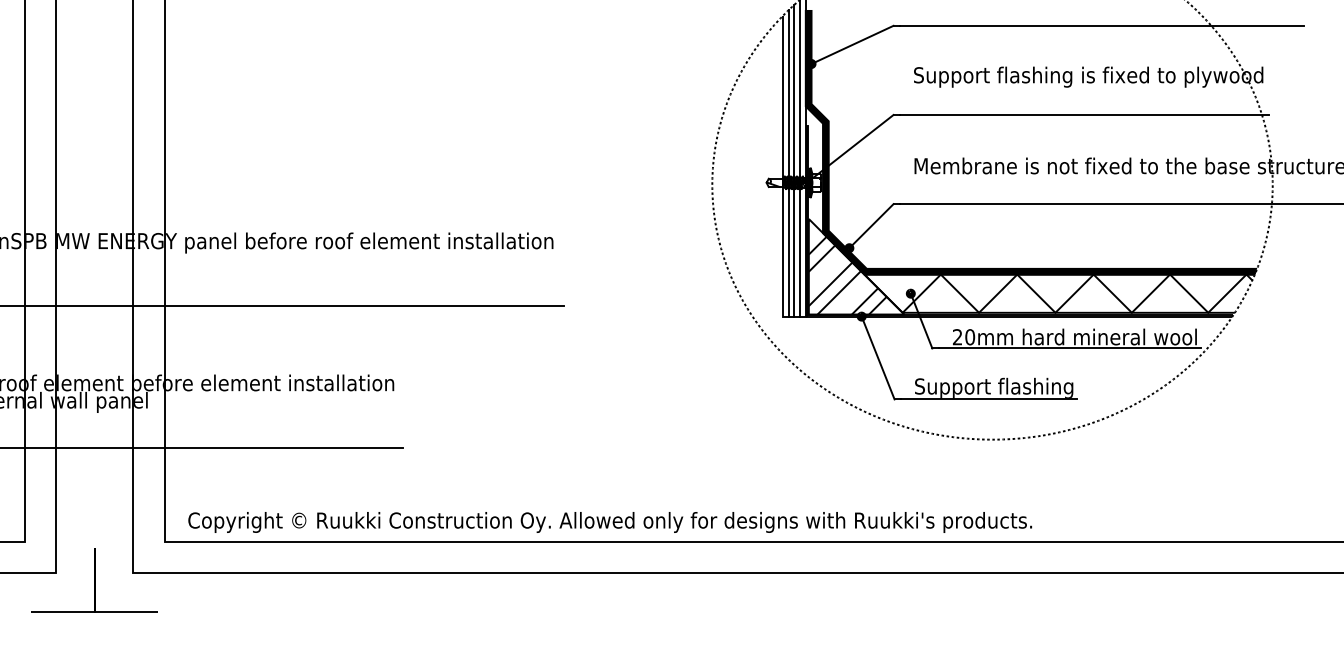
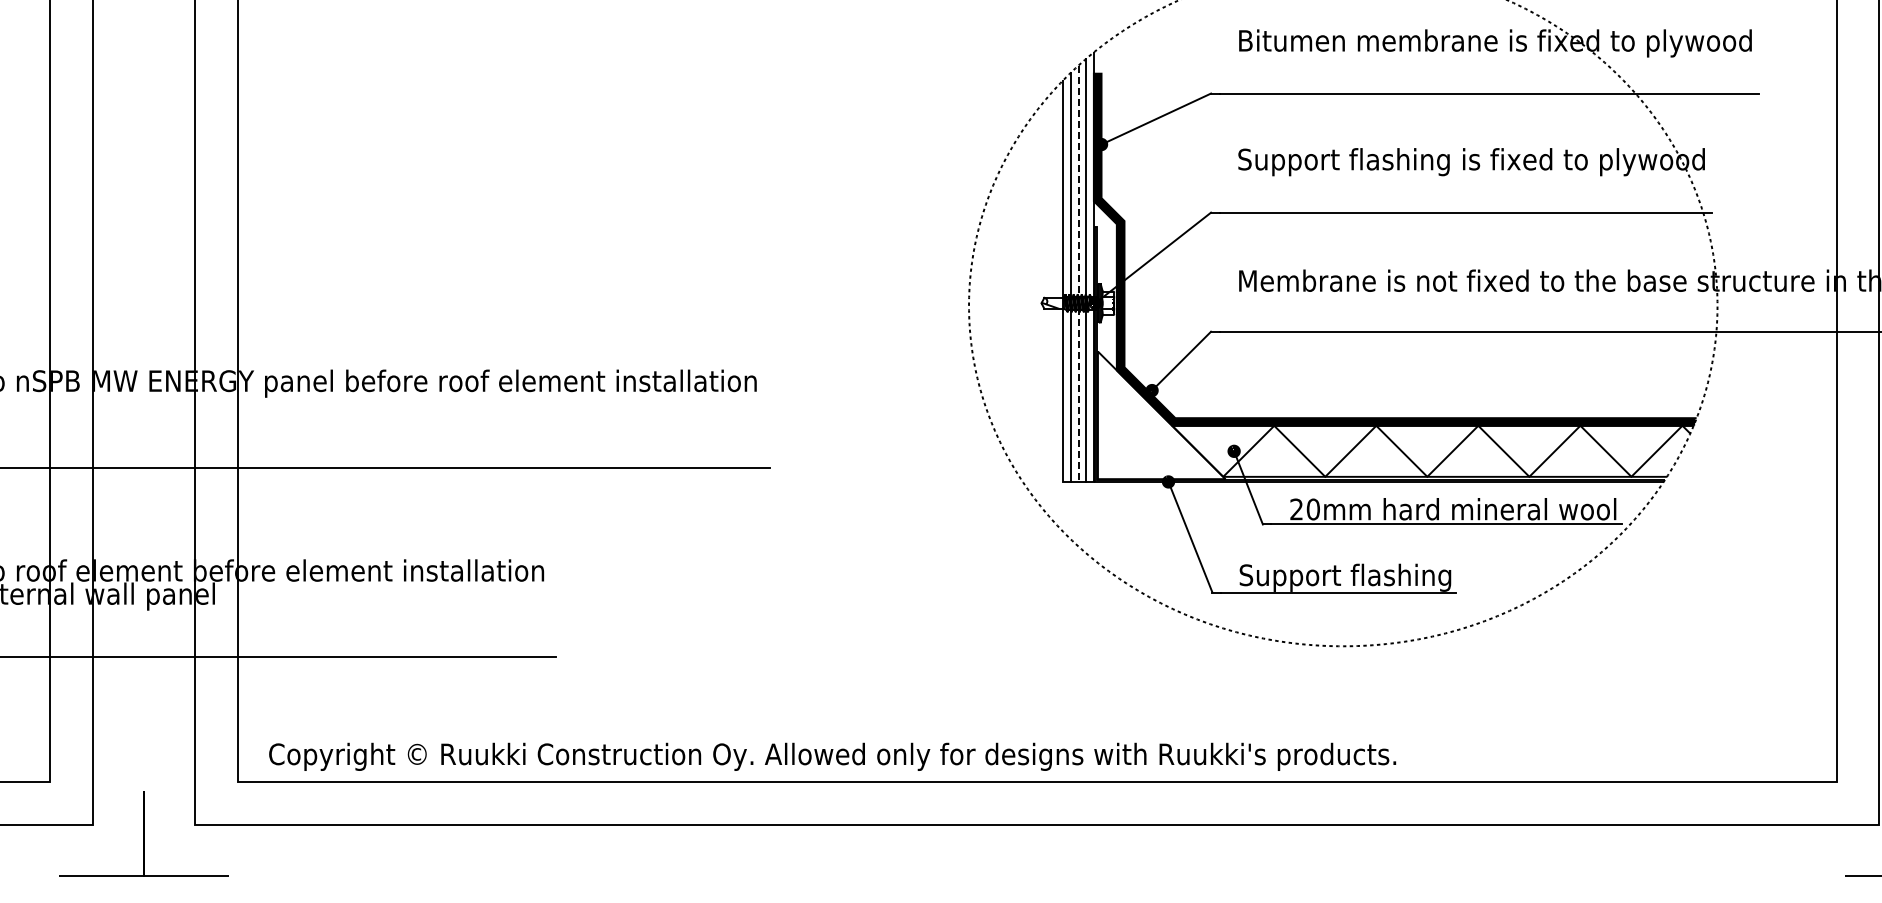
line: (794, 161) -> (1078, 274), solid -> dashed
hatch: (855, 266) -> (1160, 415), removed

